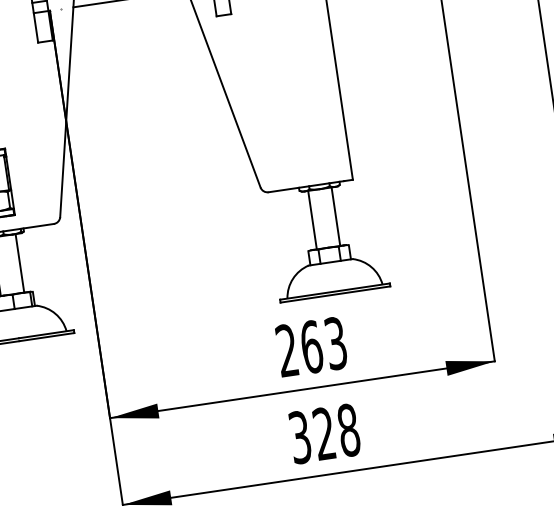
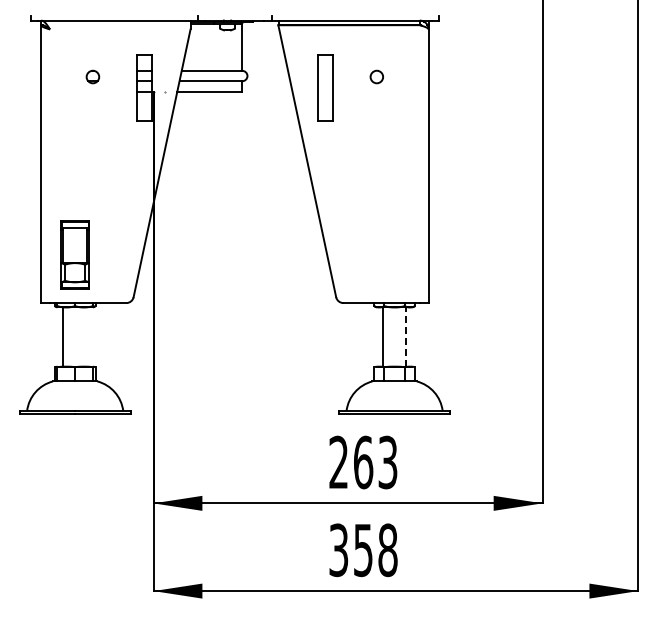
line: (336, 217) -> (406, 337), solid -> dashed
line: (20, 262) -> (87, 336), removed
text: (324, 434) -> (363, 550), 328 -> 358

